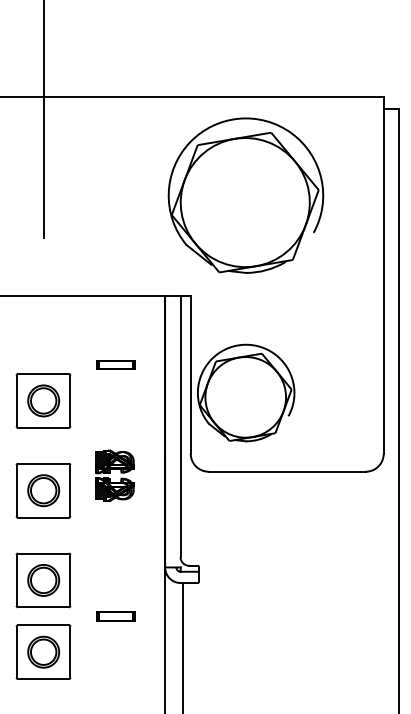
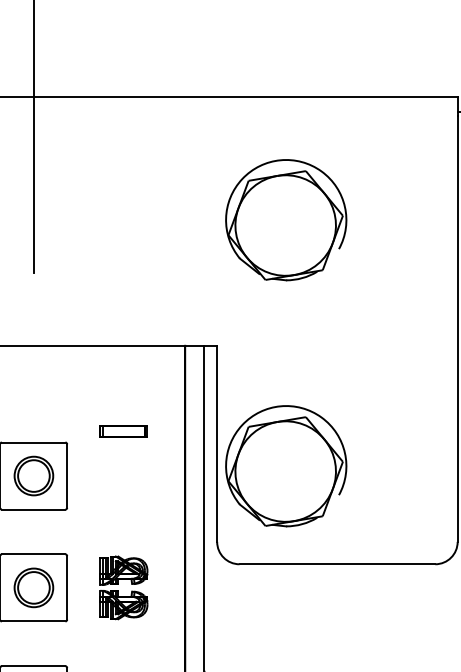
part: (246, 195) -> (286, 220), size x0.62
part: (114, 475) -> (123, 587), moved

